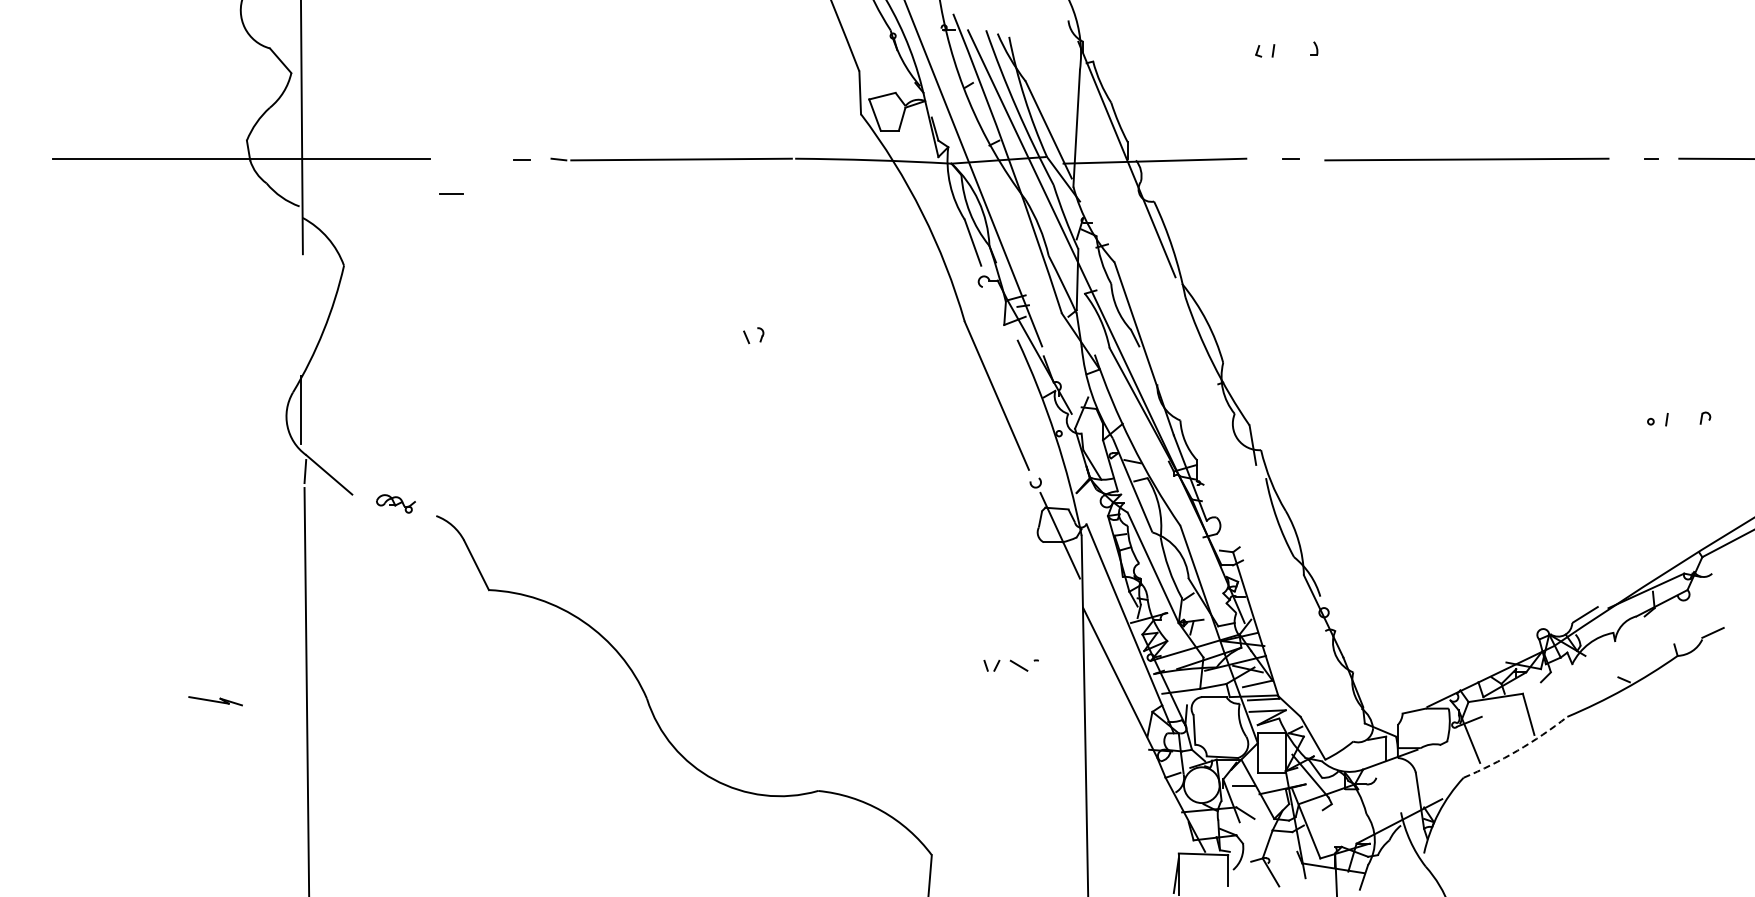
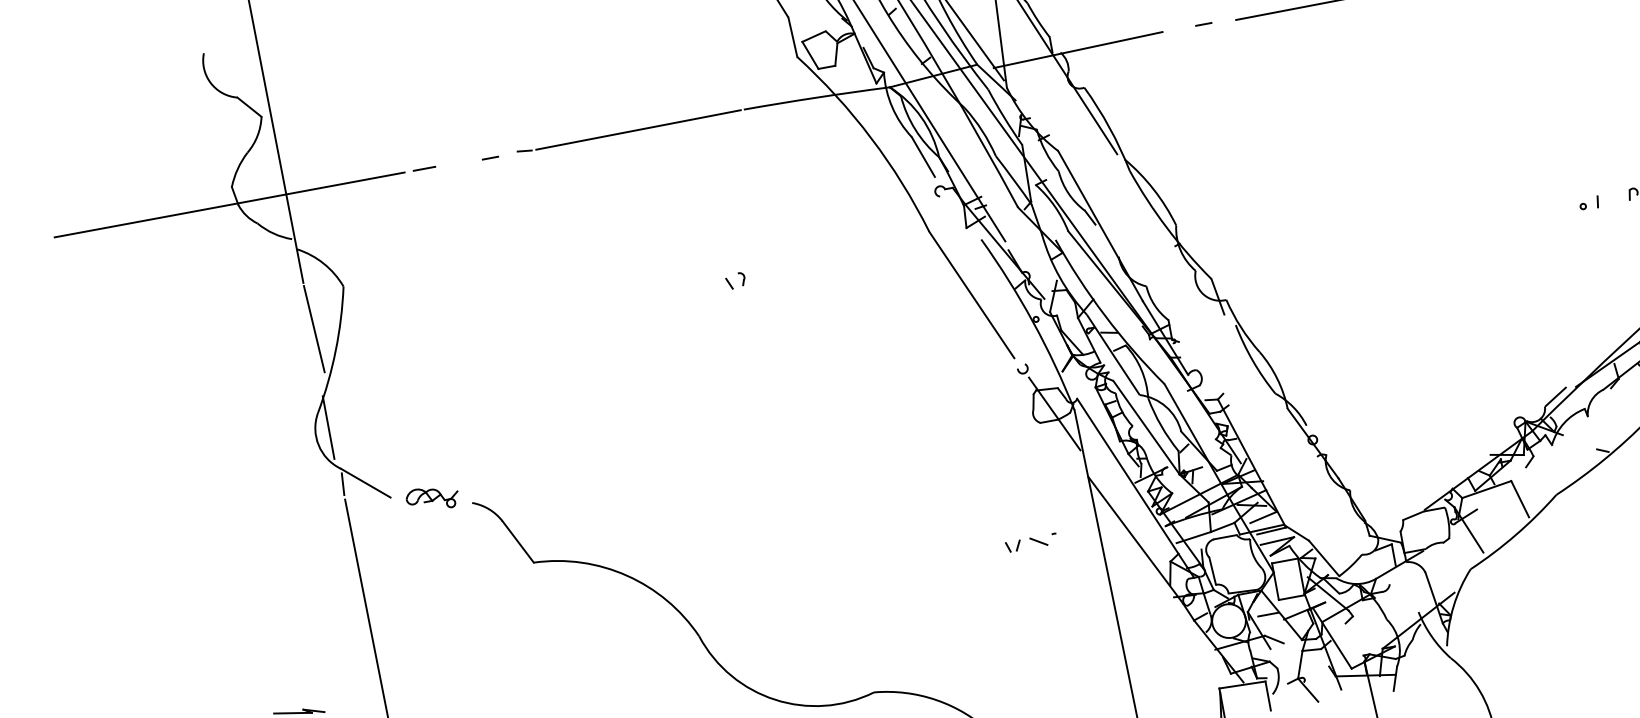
line: (451, 193) -> (424, 168), moved
line: (304, 304) -> (313, 329), added
part: (395, 503) -> (432, 498), size x1.43
arc: (1517, 750) -> (1516, 534), dashed -> solid

